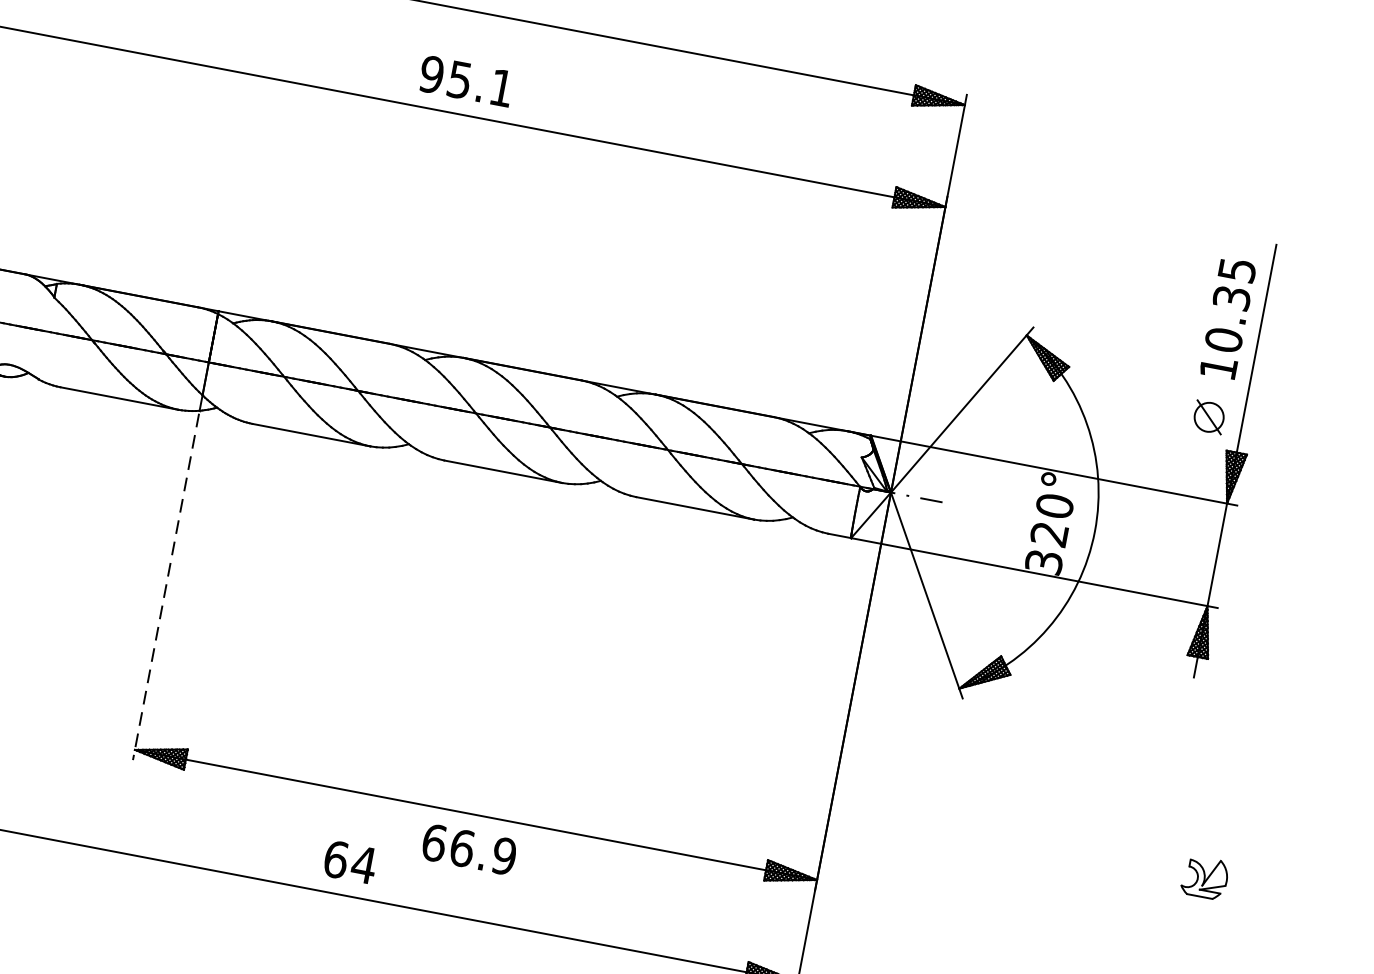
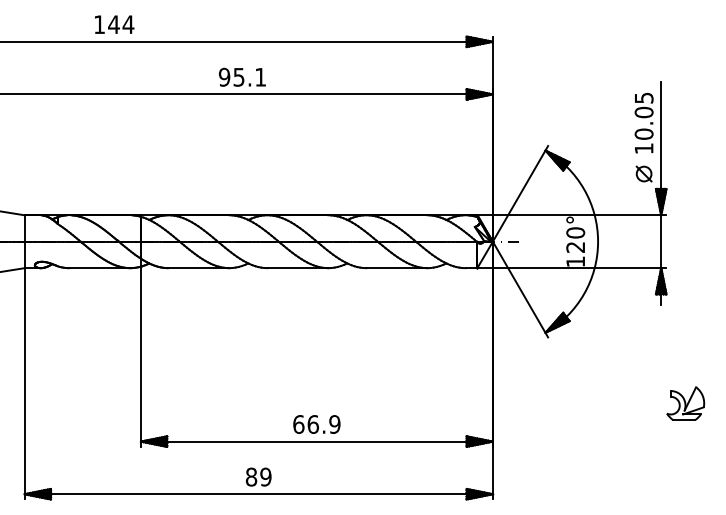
text: (1230, 297) -> (643, 112), 10.35 -> 10.05
text: (1043, 561) -> (575, 261), 320° -> 120°
line: (164, 588) -> (140, 358), dashed -> solid
text: (468, 849) -> (316, 424), moved
text: (349, 860) -> (258, 476), 64 -> 89
part: (1204, 877) -> (685, 403), size x1.67

